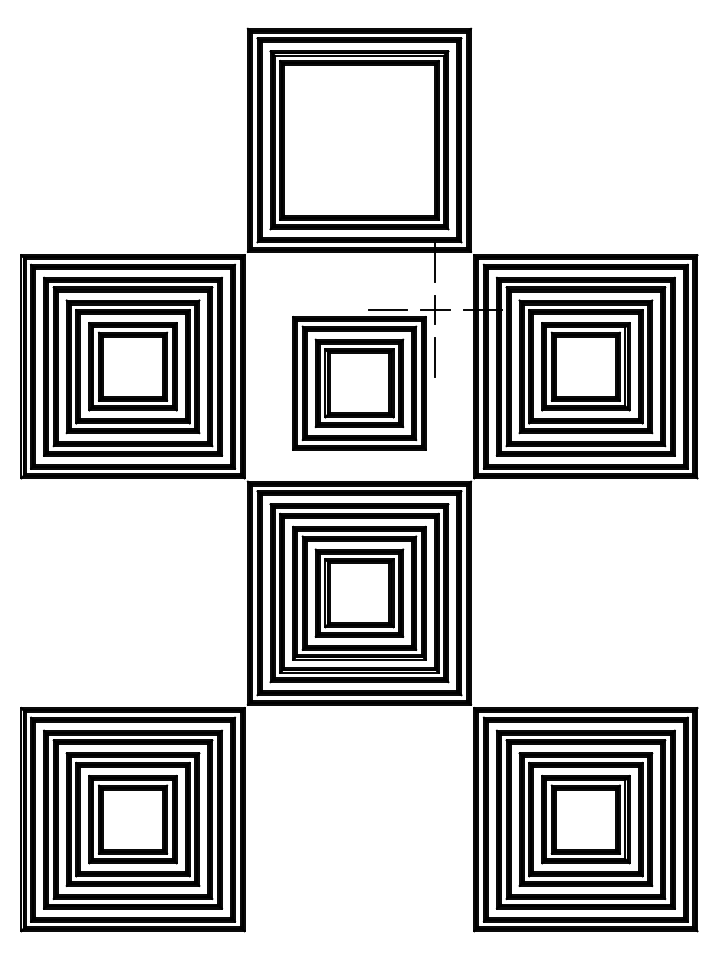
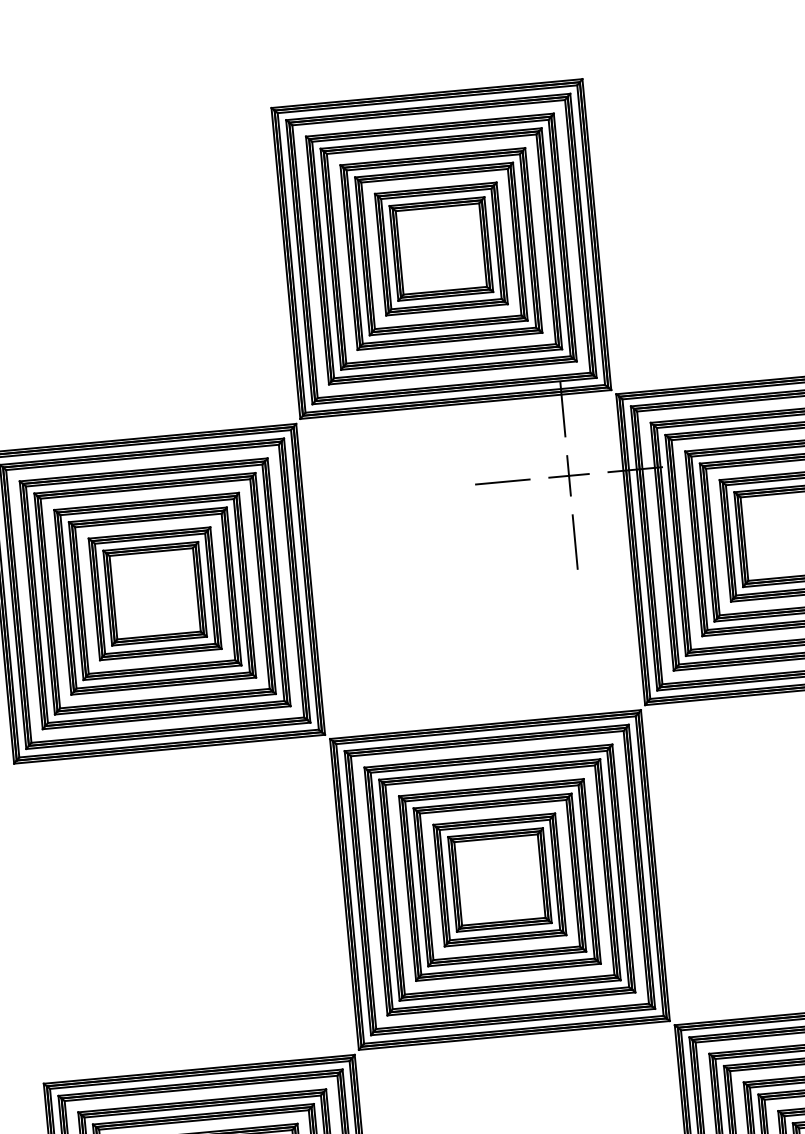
part: (359, 383) -> (441, 249), moved

